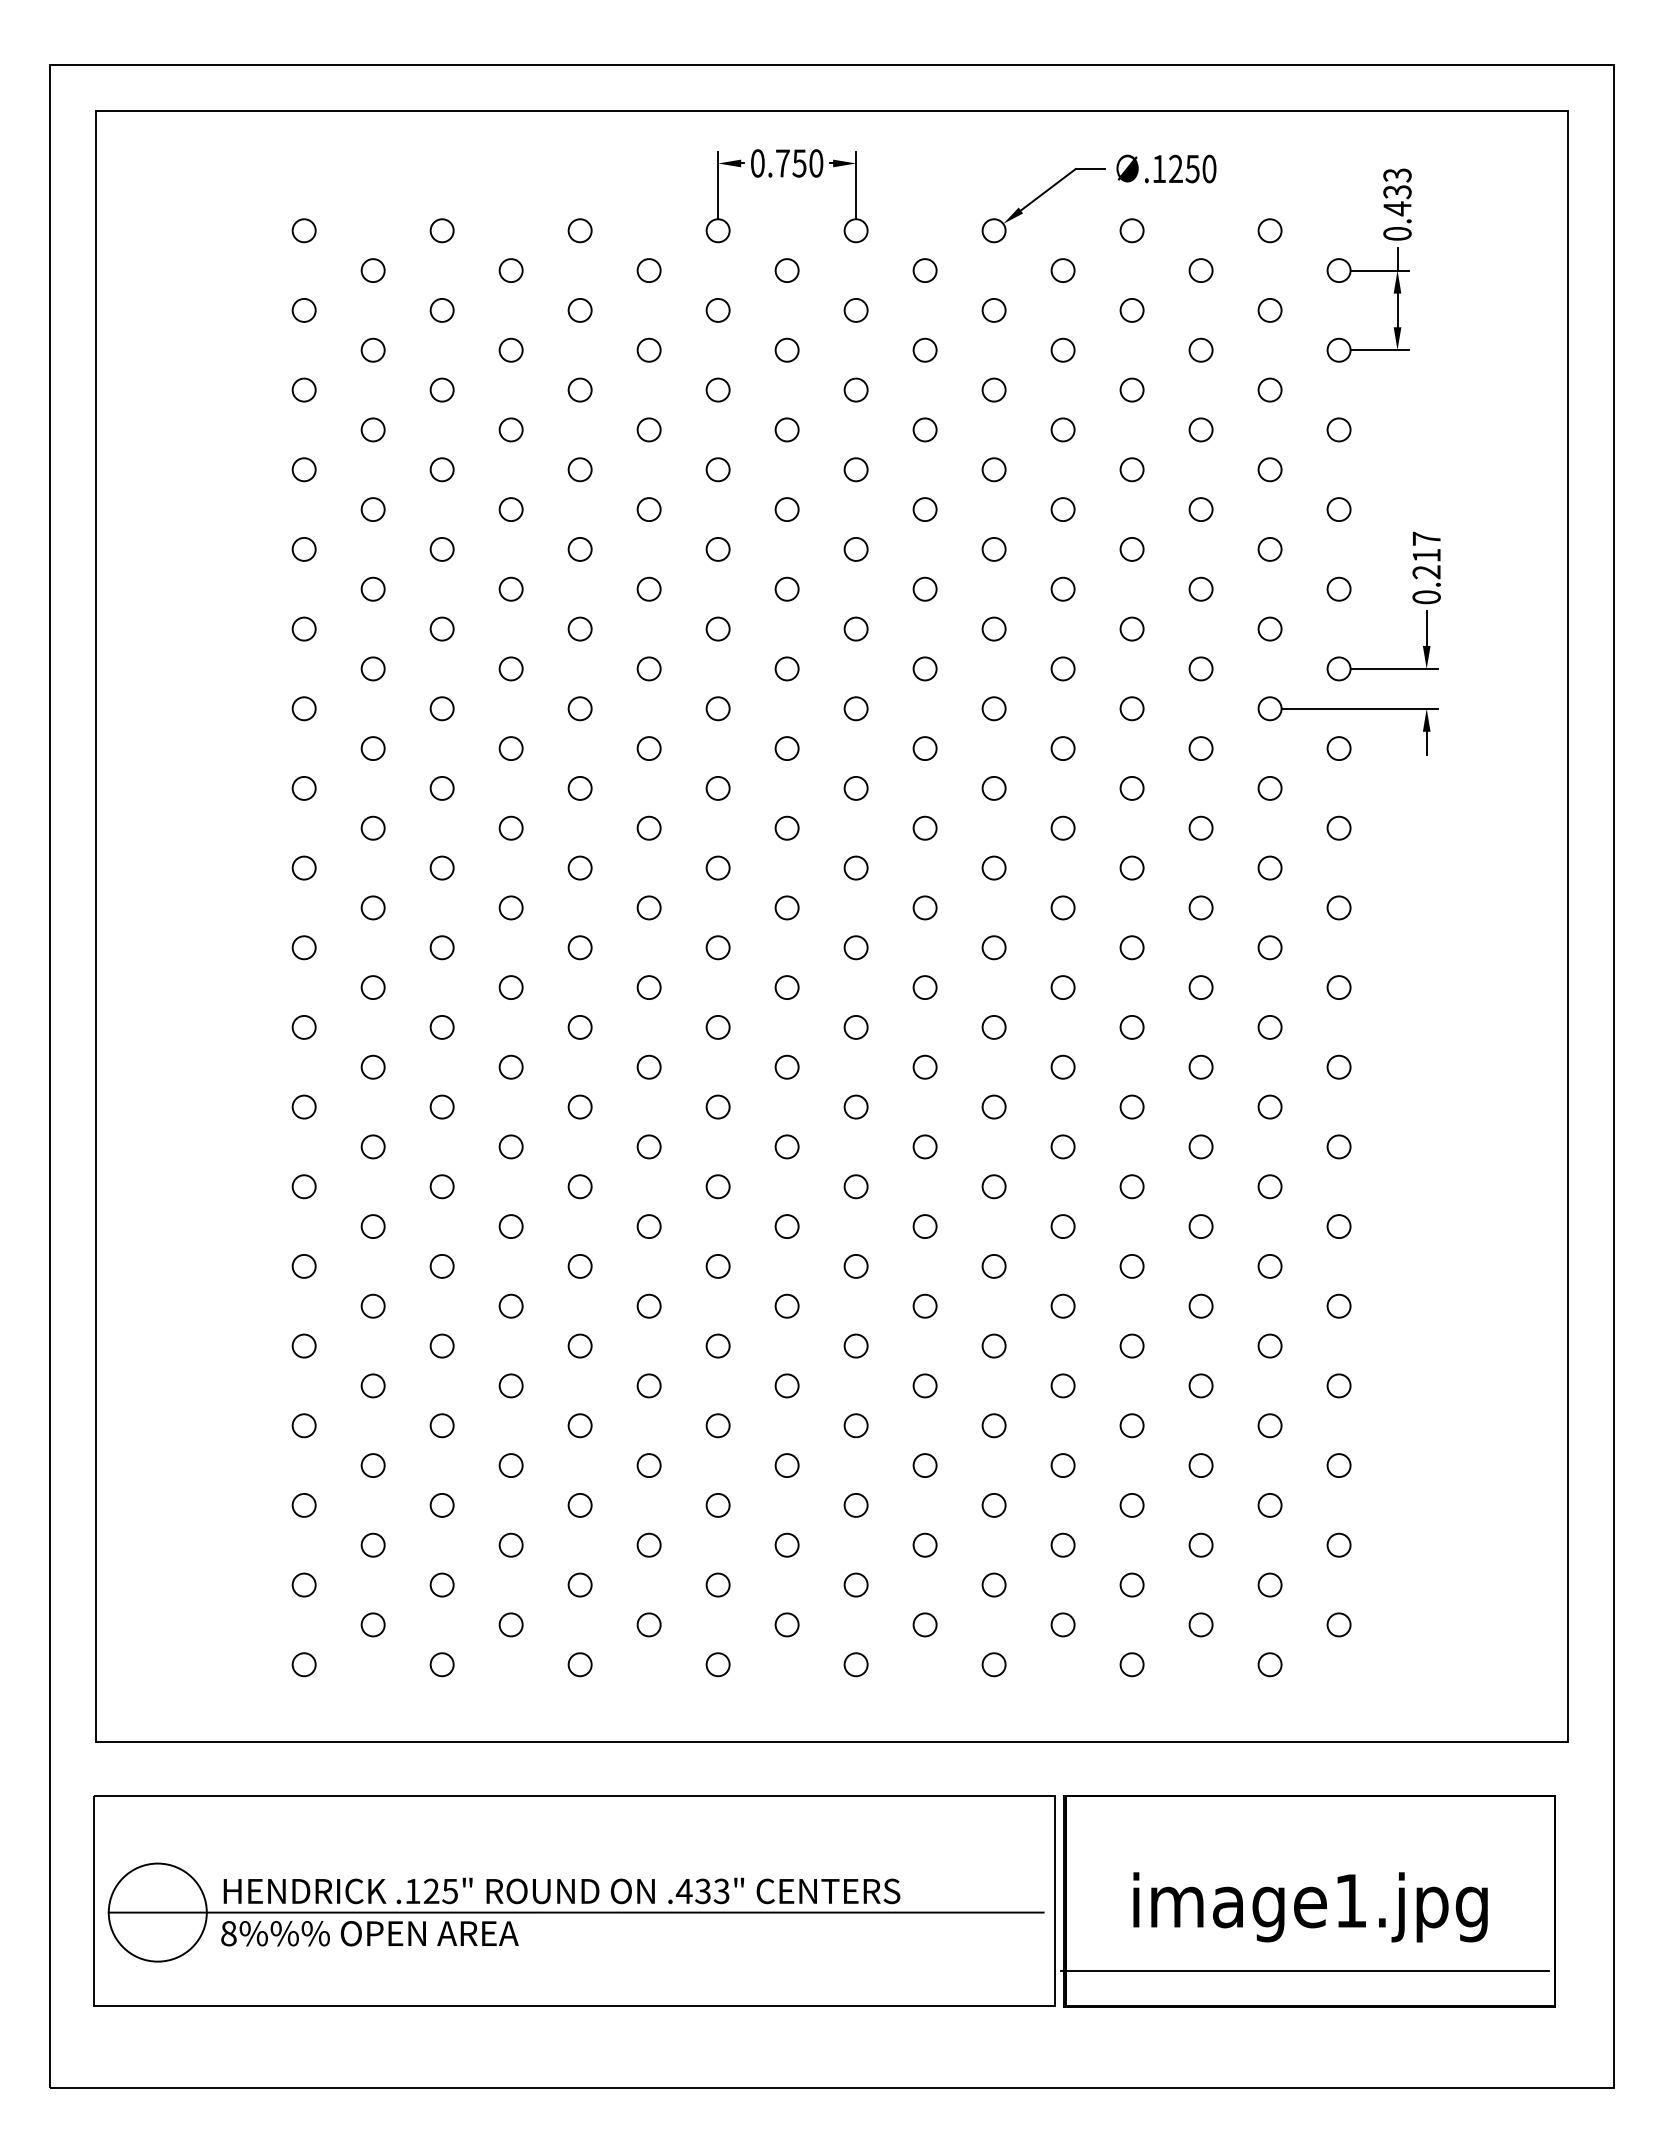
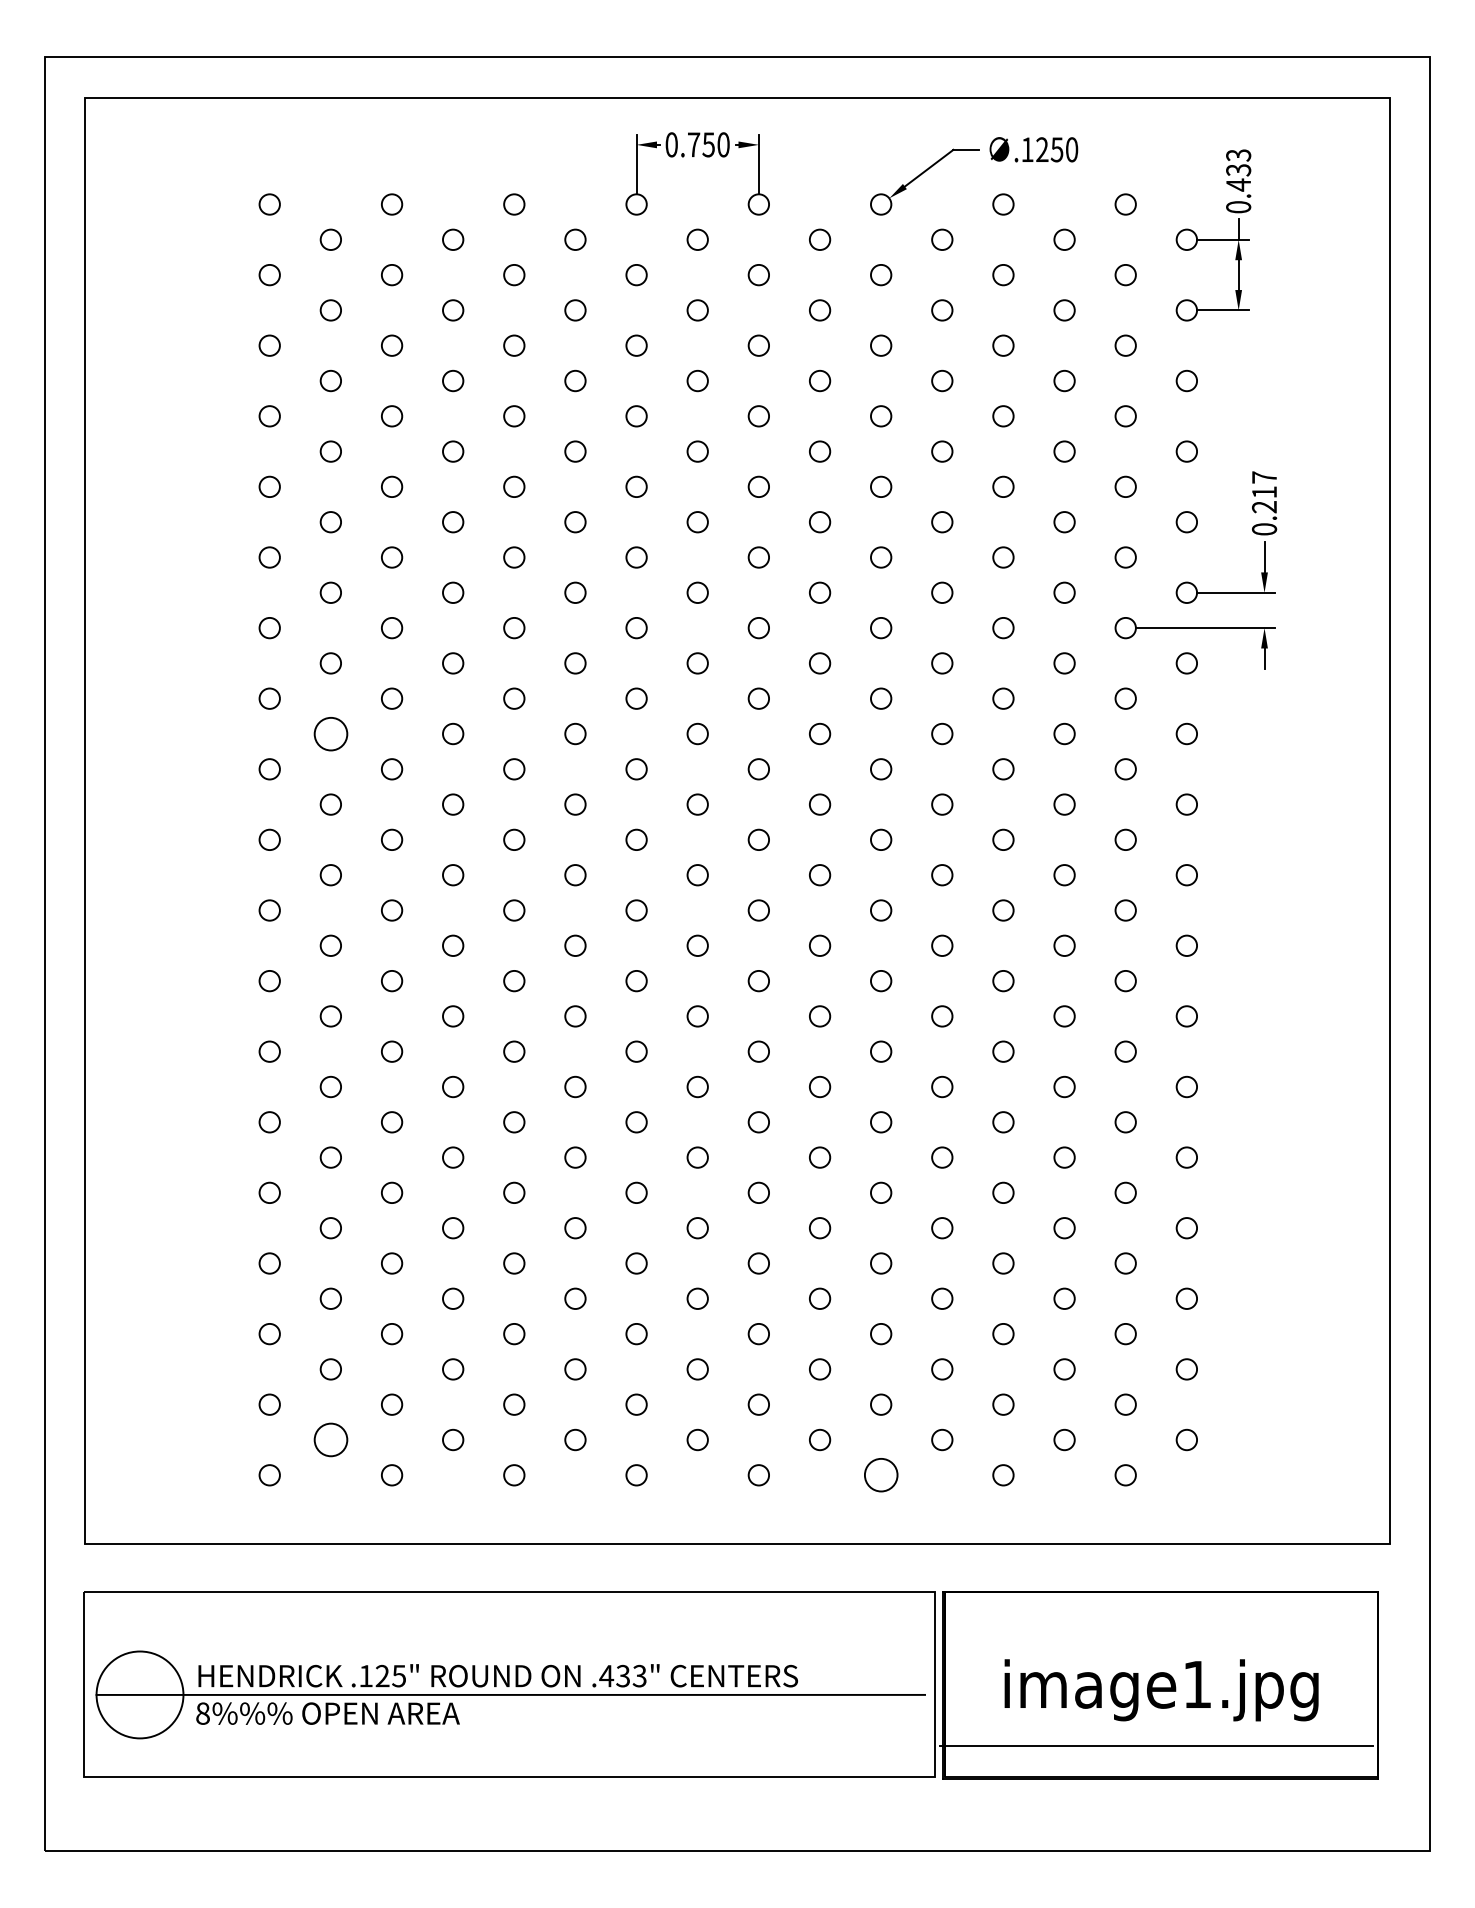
circle: (372, 827) -> (330, 733), size x1.6
circle: (372, 1624) -> (330, 1439), size x1.6
circle: (993, 1664) -> (880, 1475), size x1.6

